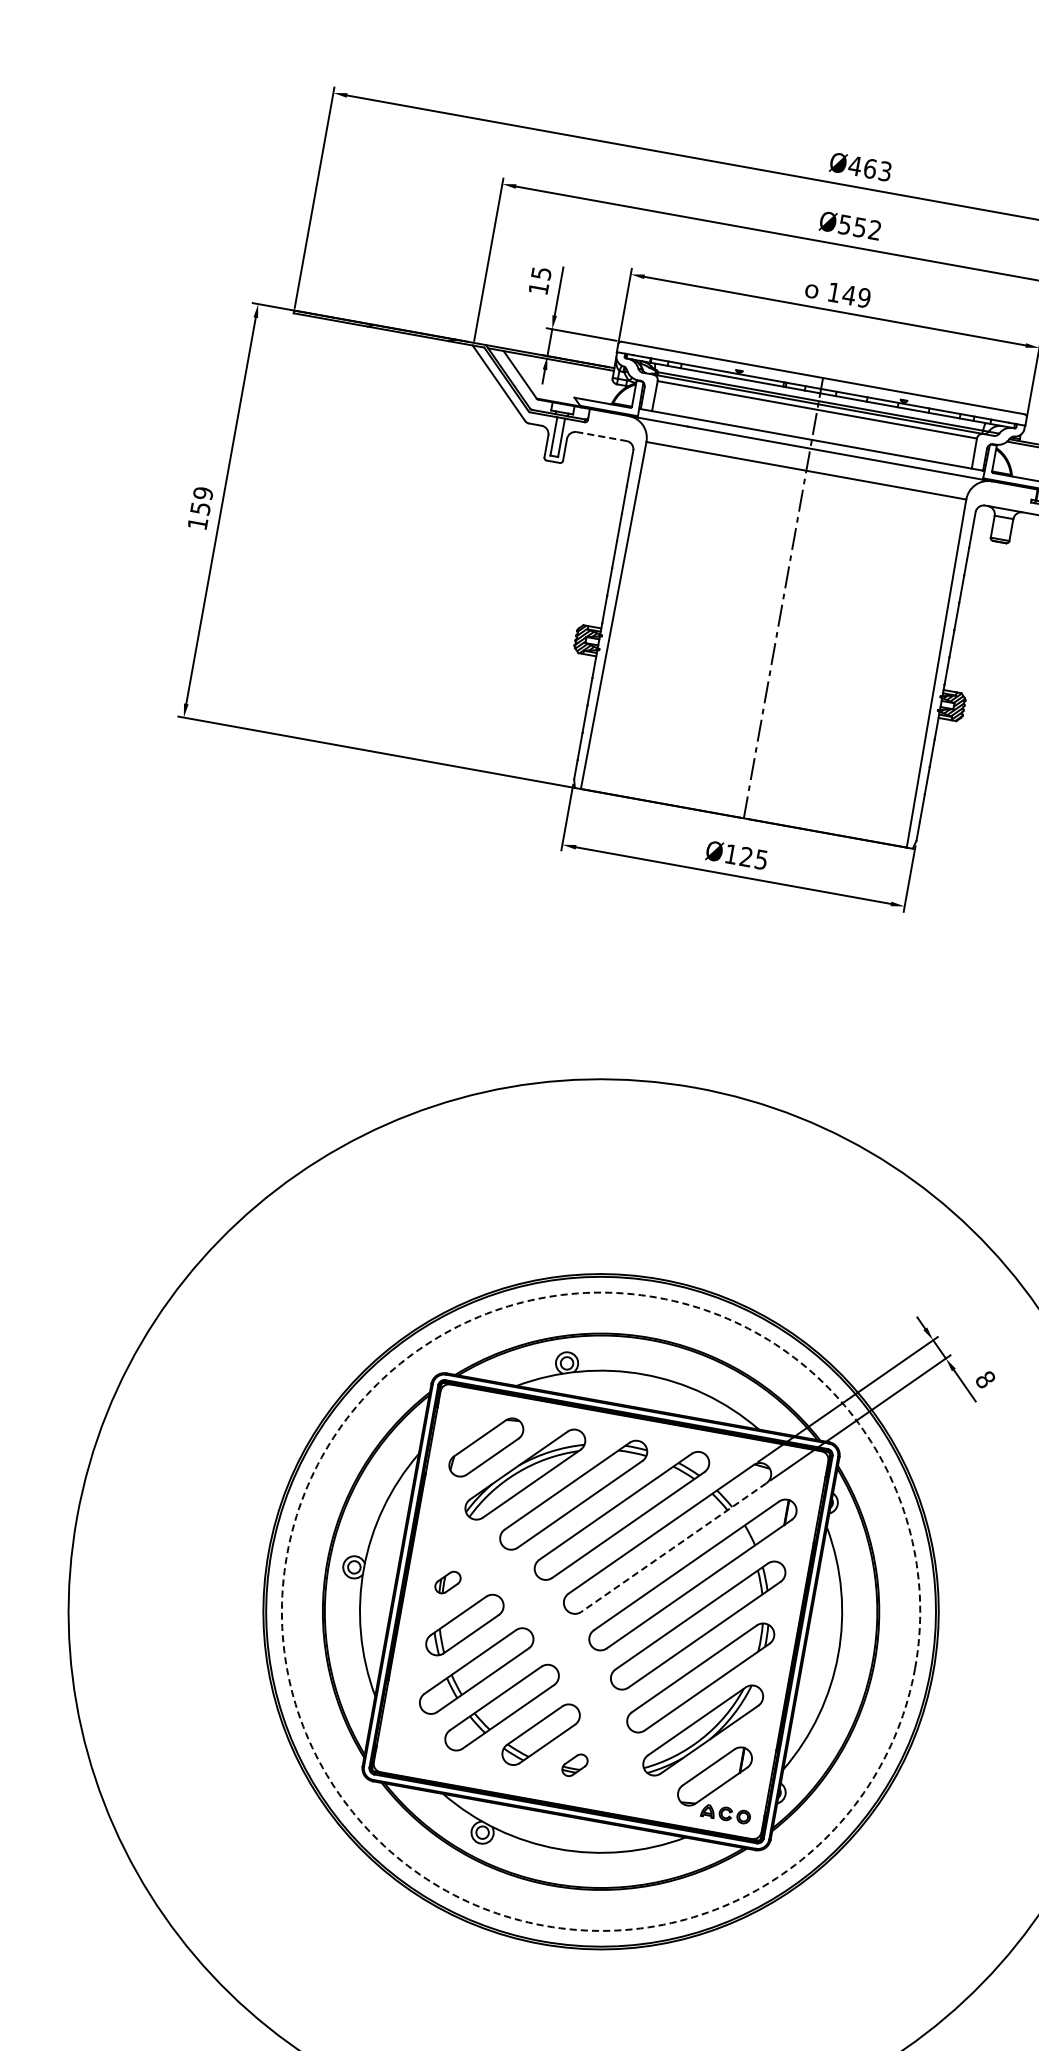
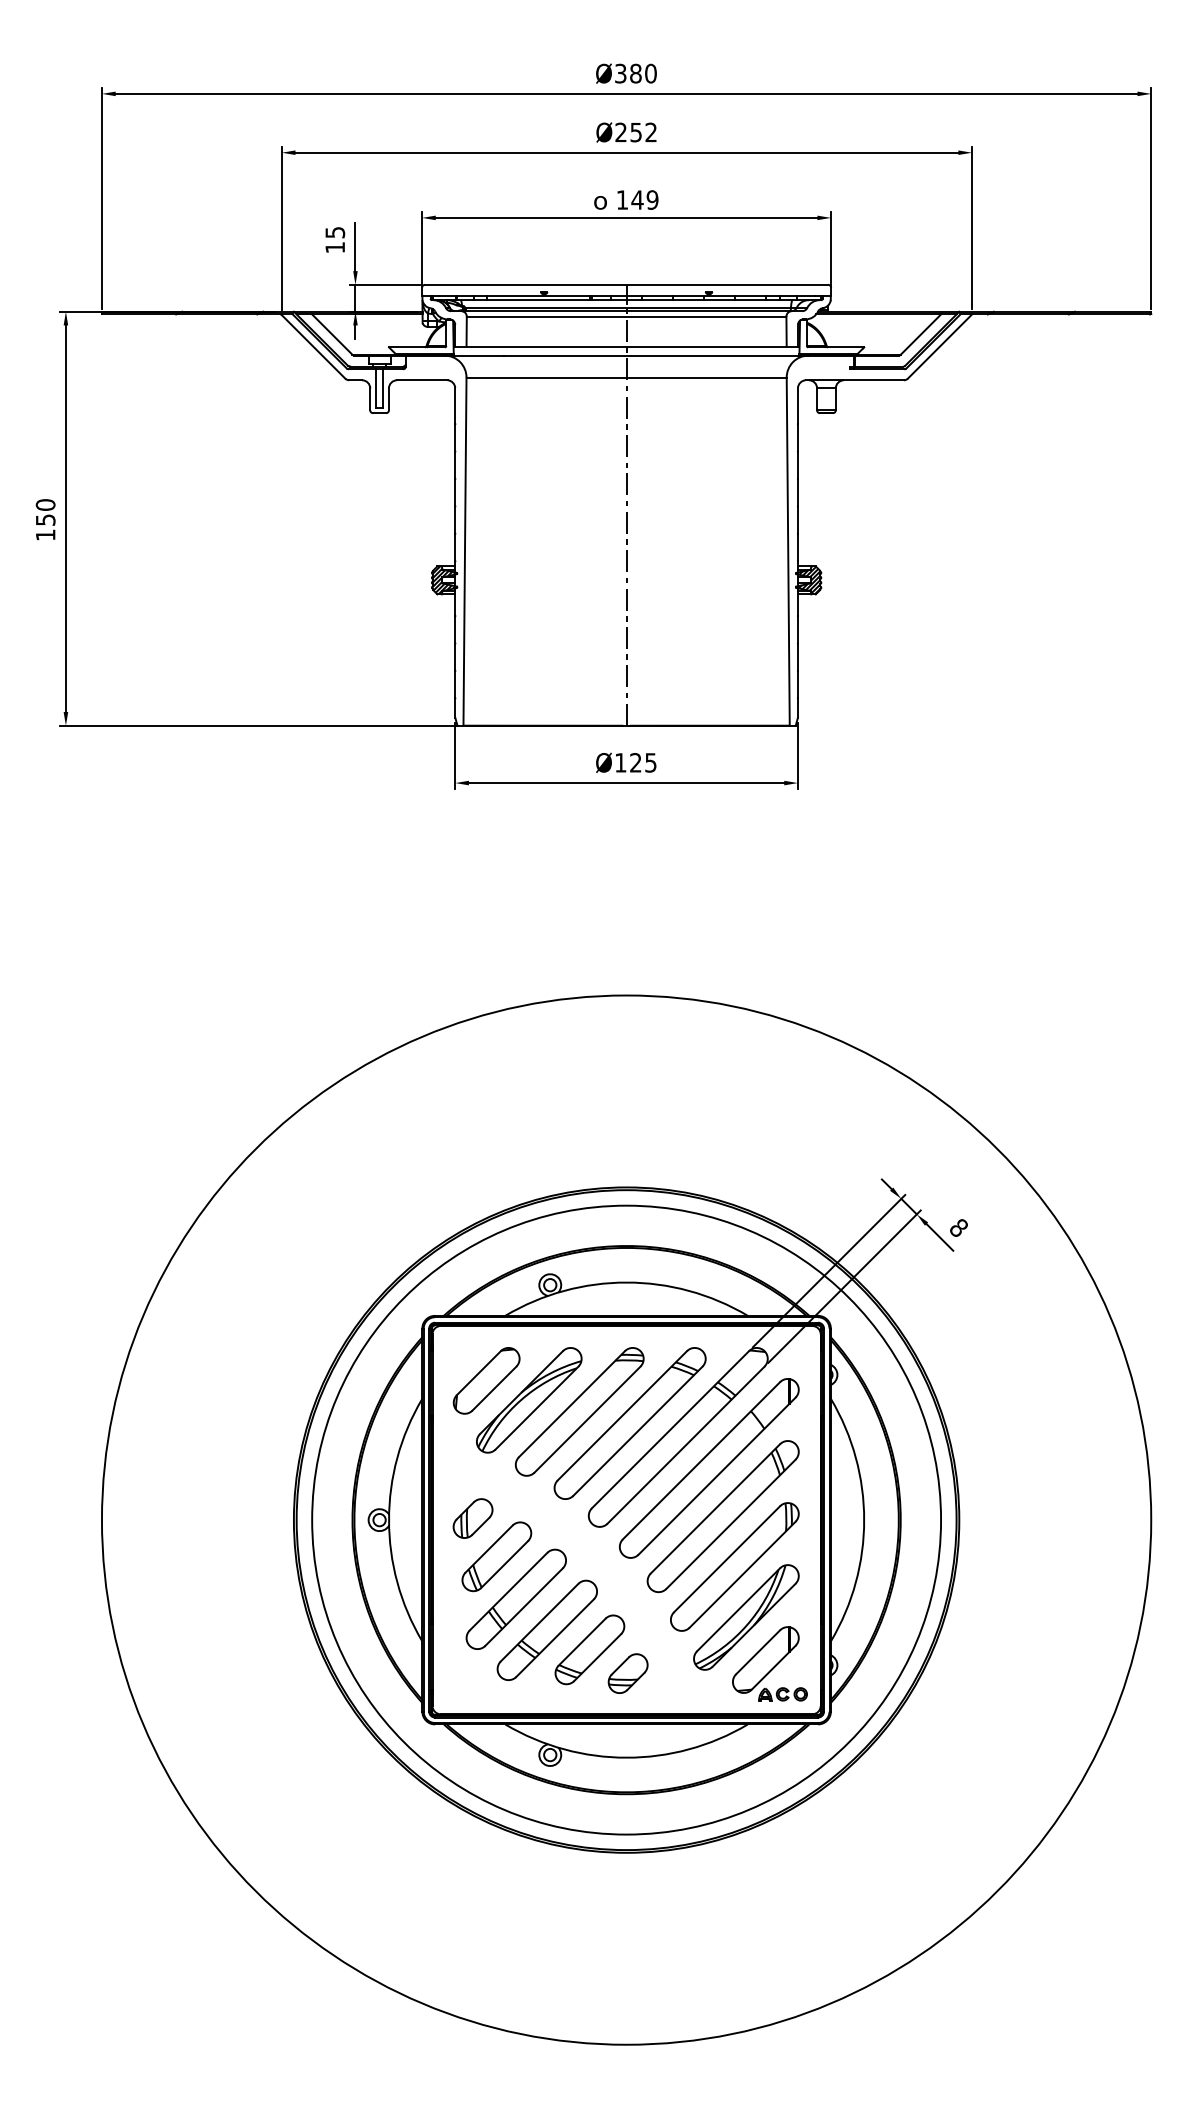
text: (869, 168) -> (635, 73), Ø463 -> Ø380
text: (844, 224) -> (620, 132), Ø552 -> Ø252
line: (601, 436) -> (421, 380), dashed -> solid
text: (203, 492) -> (45, 504), 159 -> 150
line: (673, 1547) -> (685, 1445), dashed -> solid
part: (447, 1582) -> (472, 1518), size x1.67
circle: (601, 1611) -> (626, 1519), dashed -> solid
part: (574, 1765) -> (627, 1673), size x1.67

